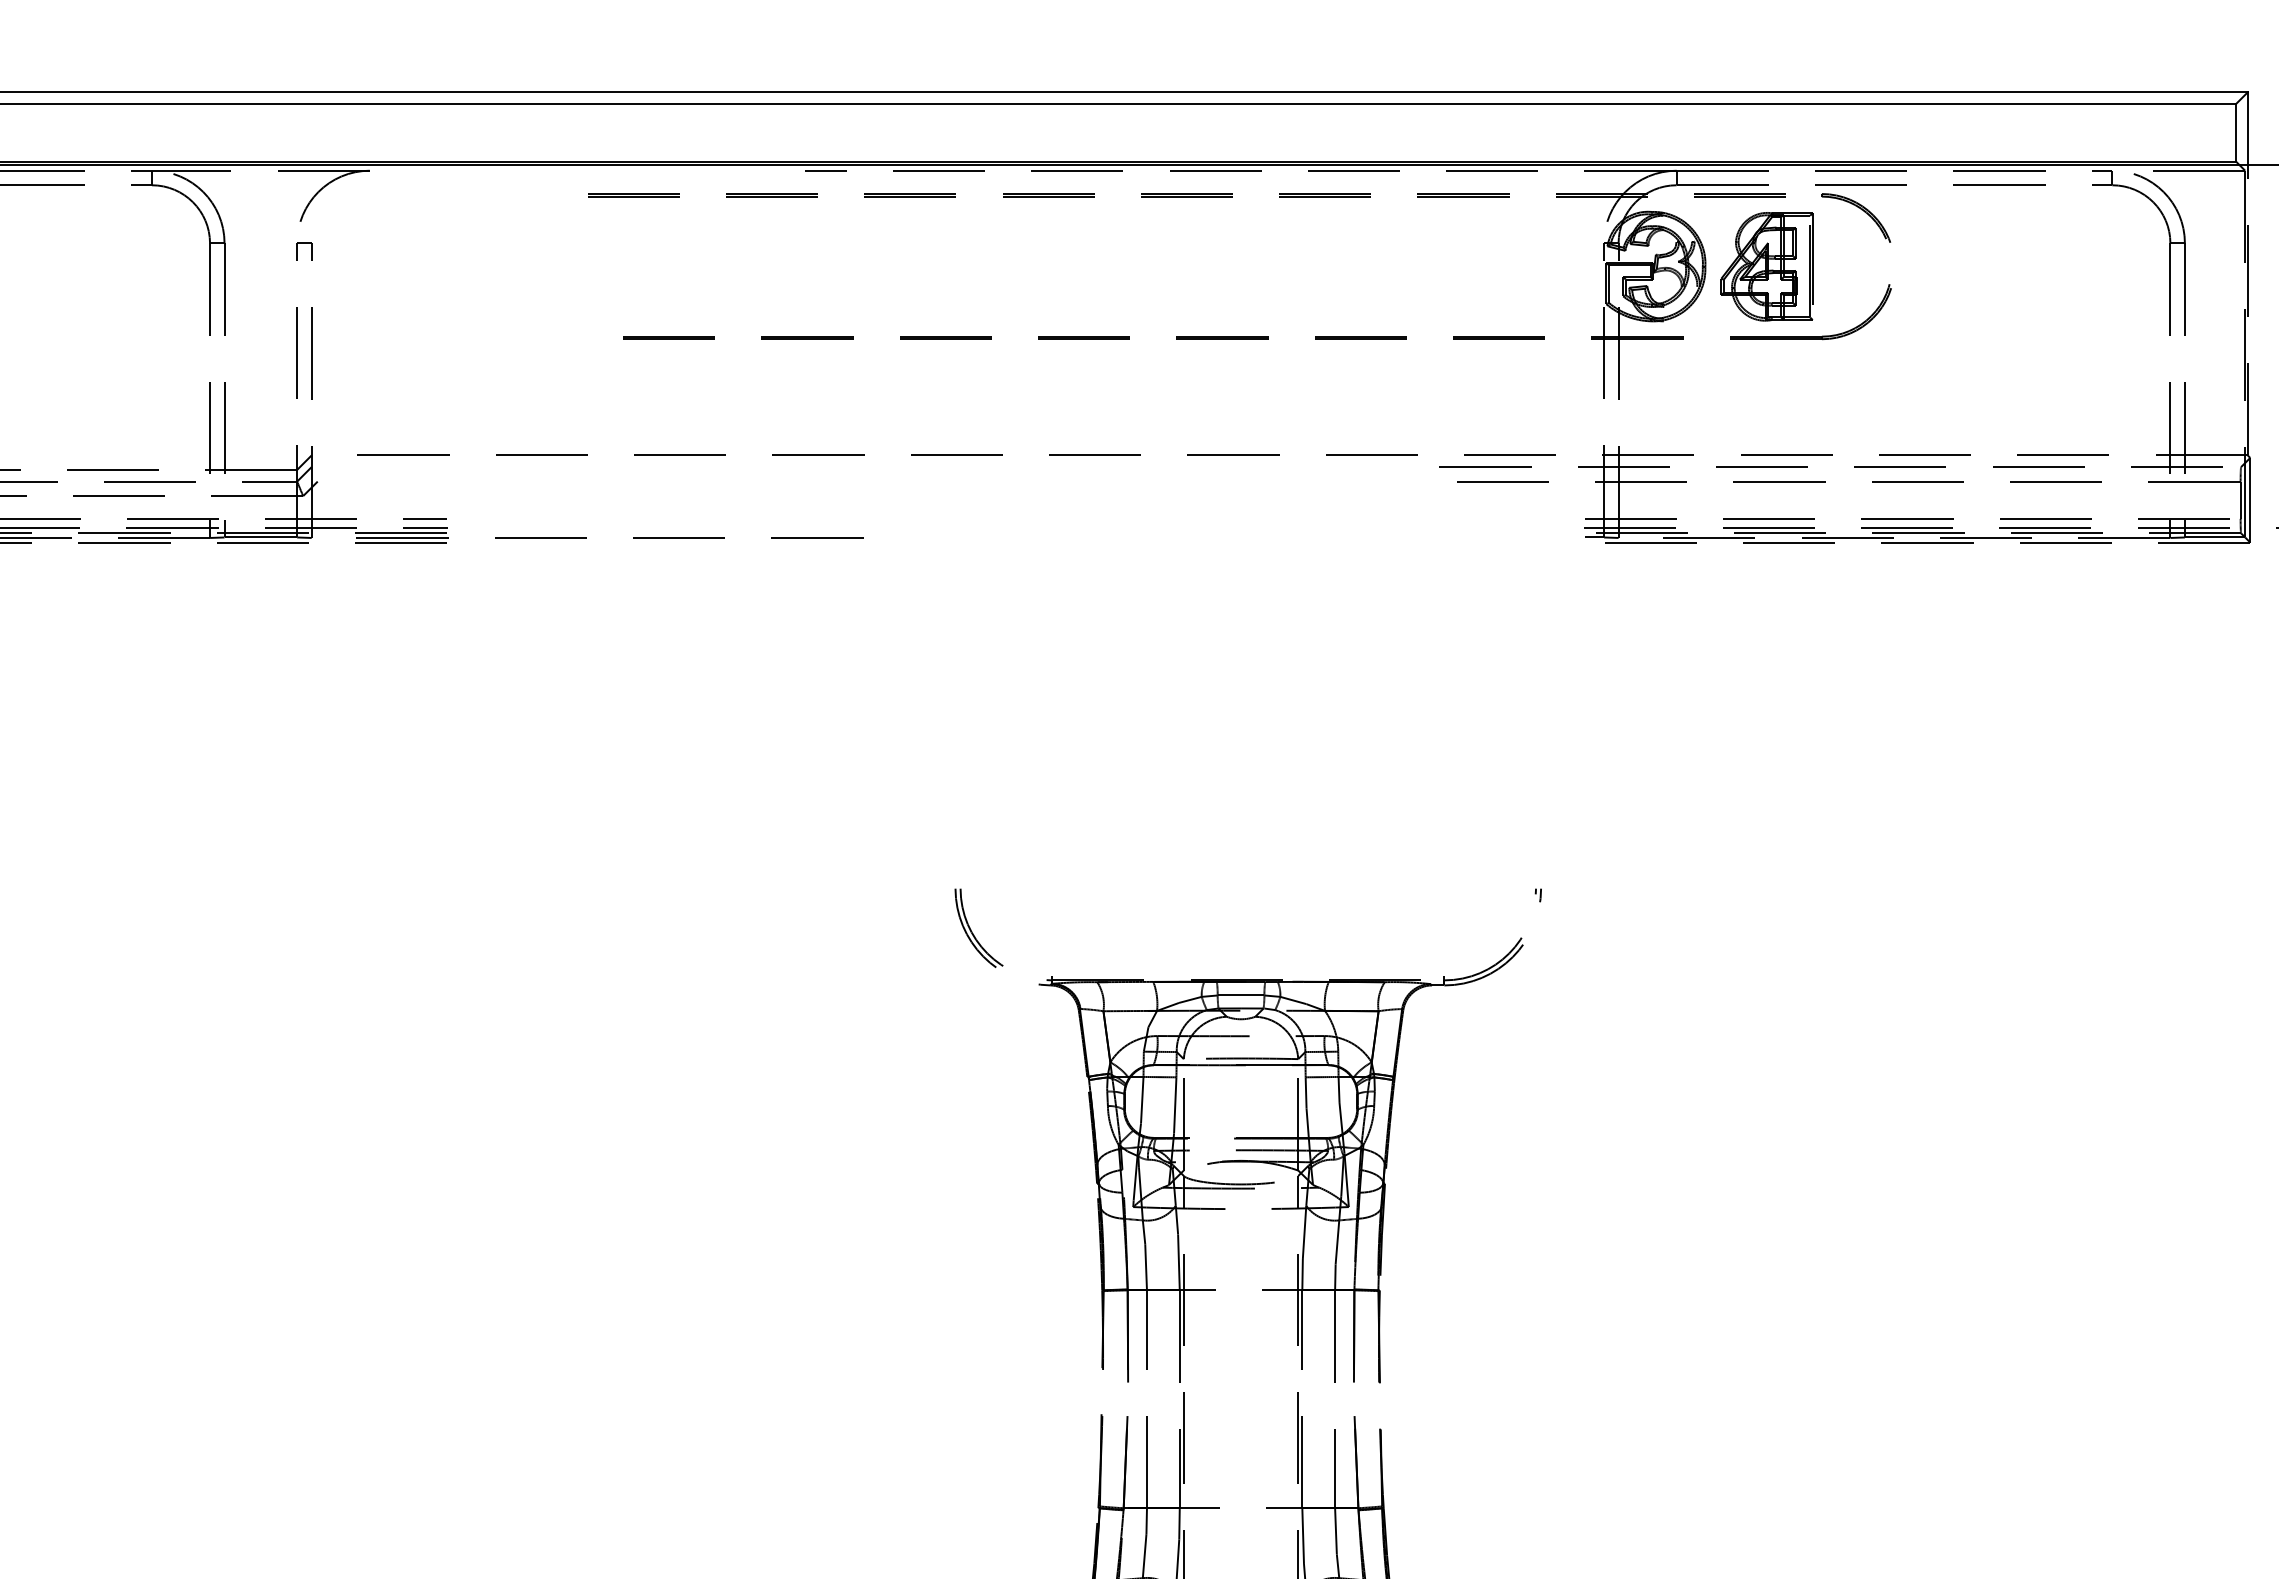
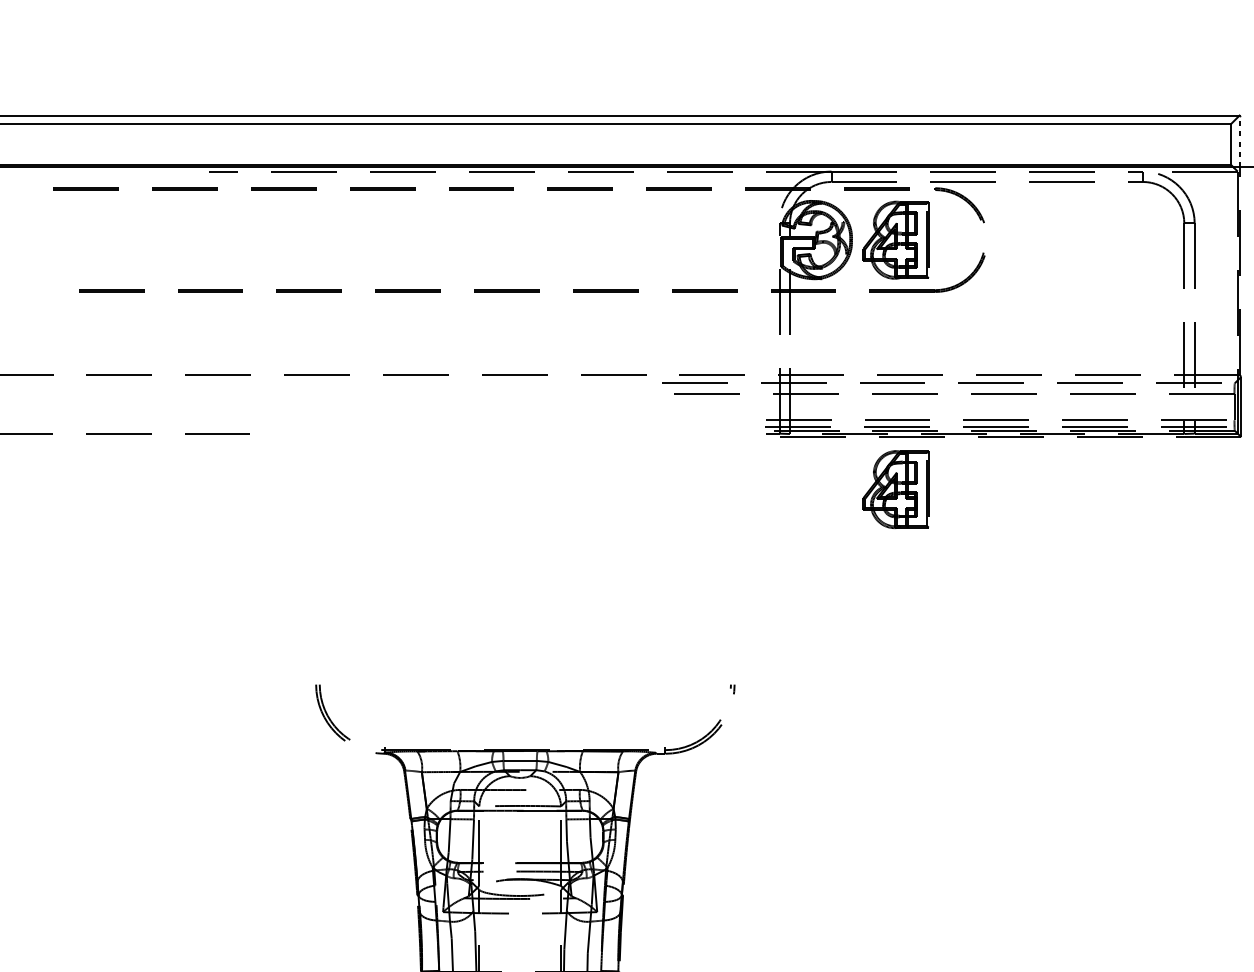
line: (2247, 128) -> (1239, 141), solid -> dashed
part: (1766, 615) -> (895, 489), added

